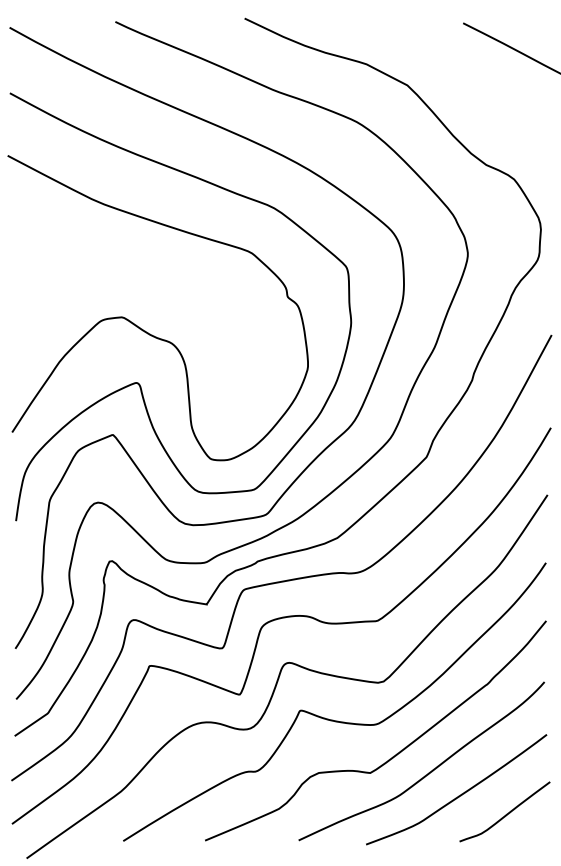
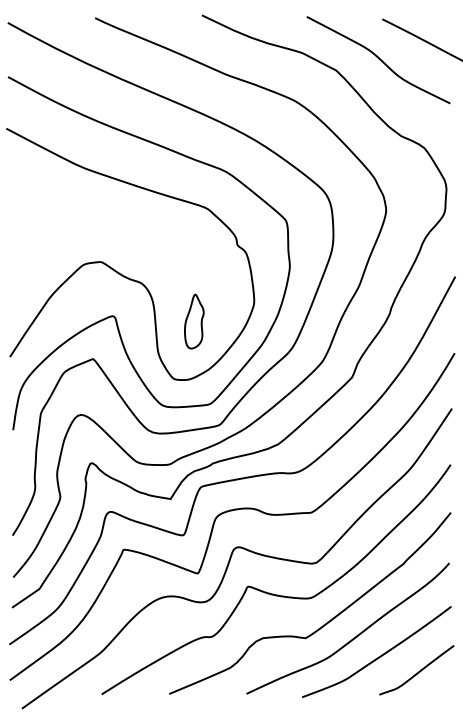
curve: (458, 72) -> (378, 59), added
part: (235, 389) -> (194, 321), added

